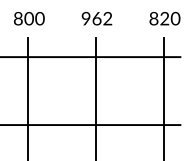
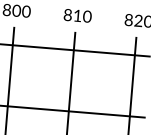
text: (96, 18) -> (77, 15), 962 -> 810

